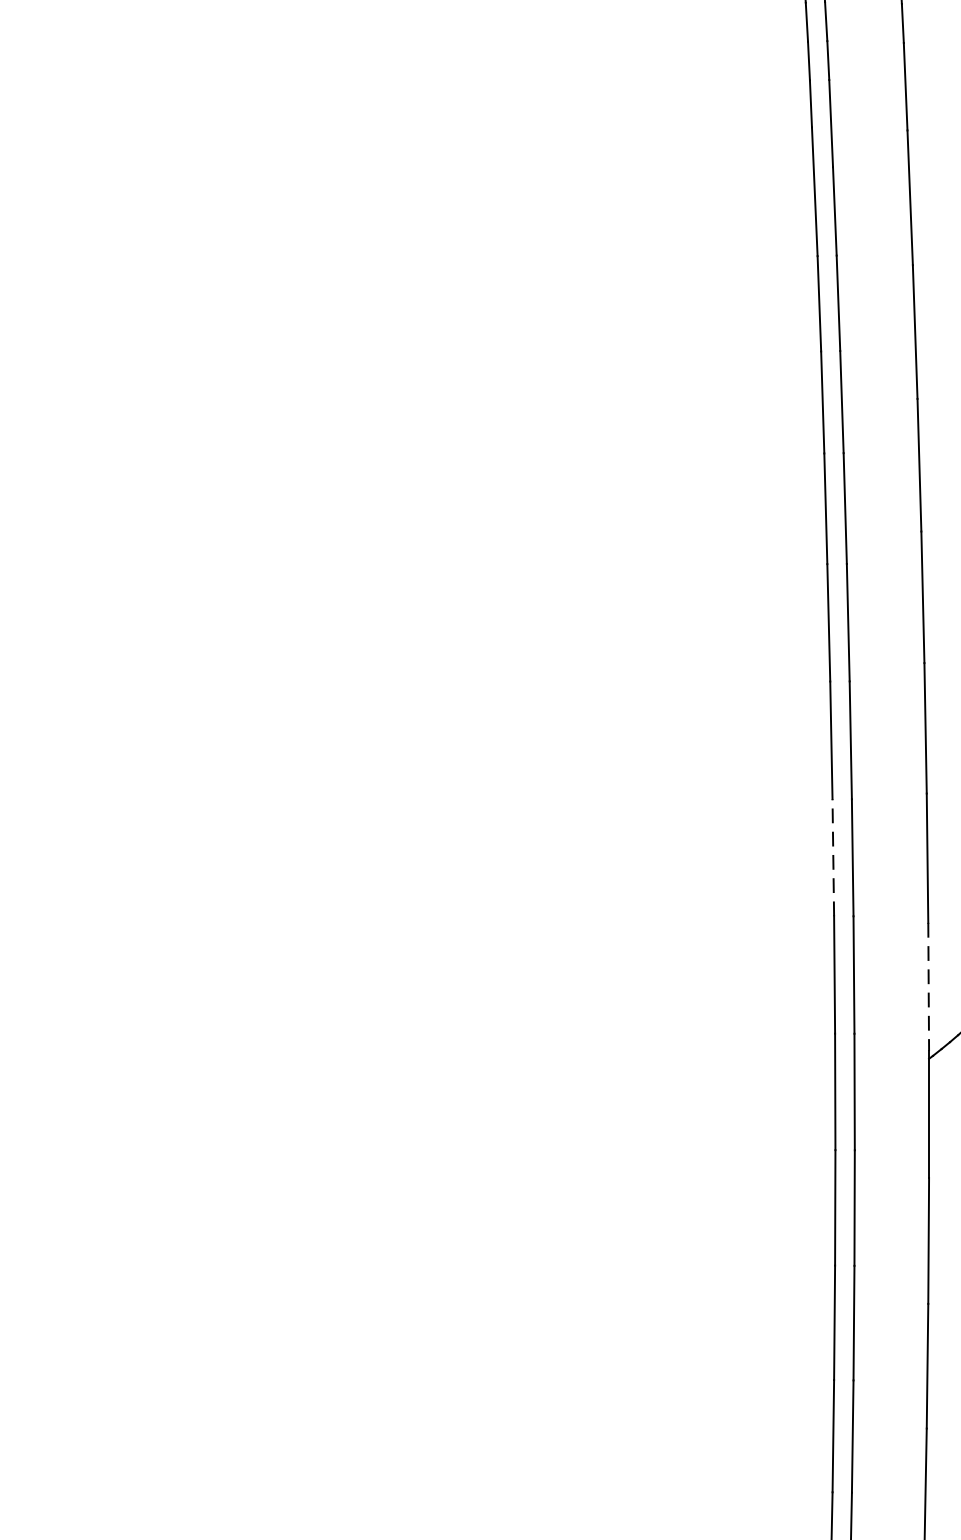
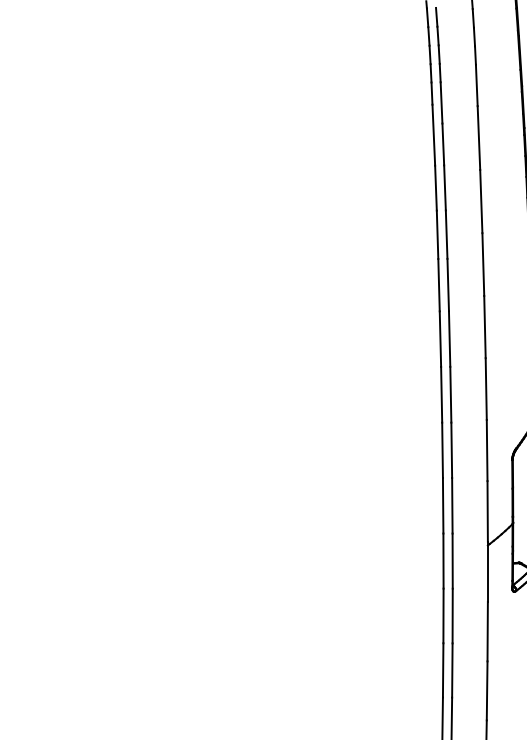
line: (833, 858) -> (442, 450), dashed -> solid
line: (928, 987) -> (487, 511), dashed -> solid

